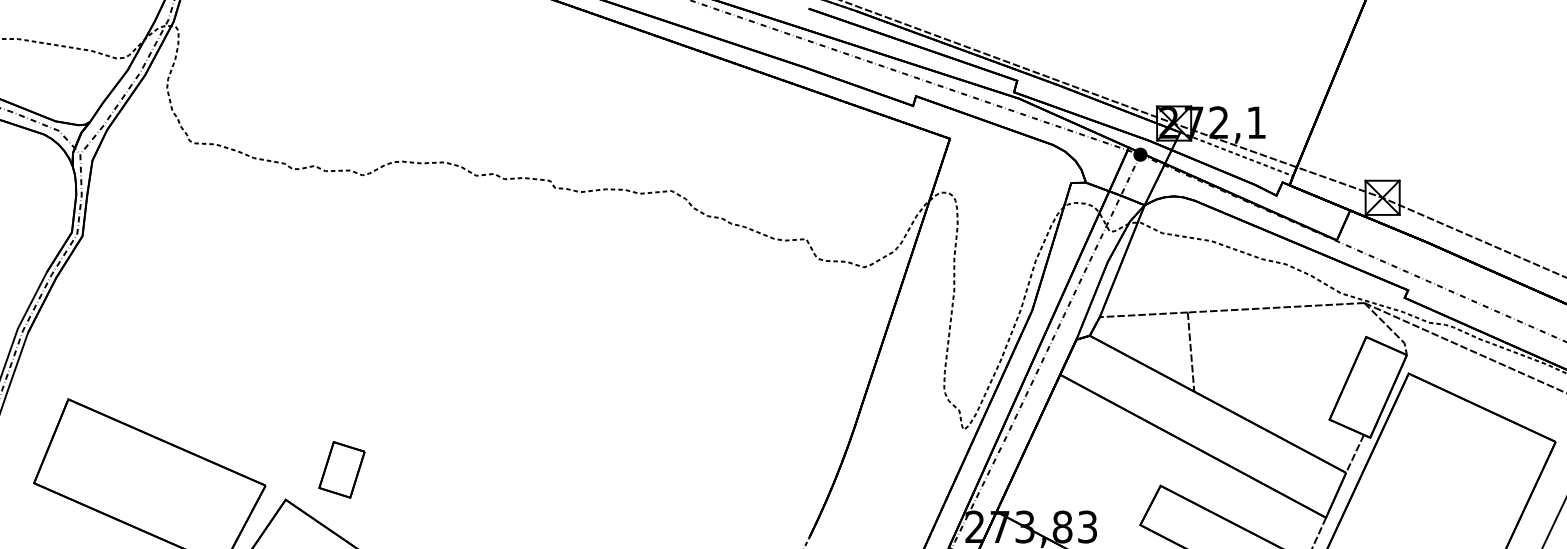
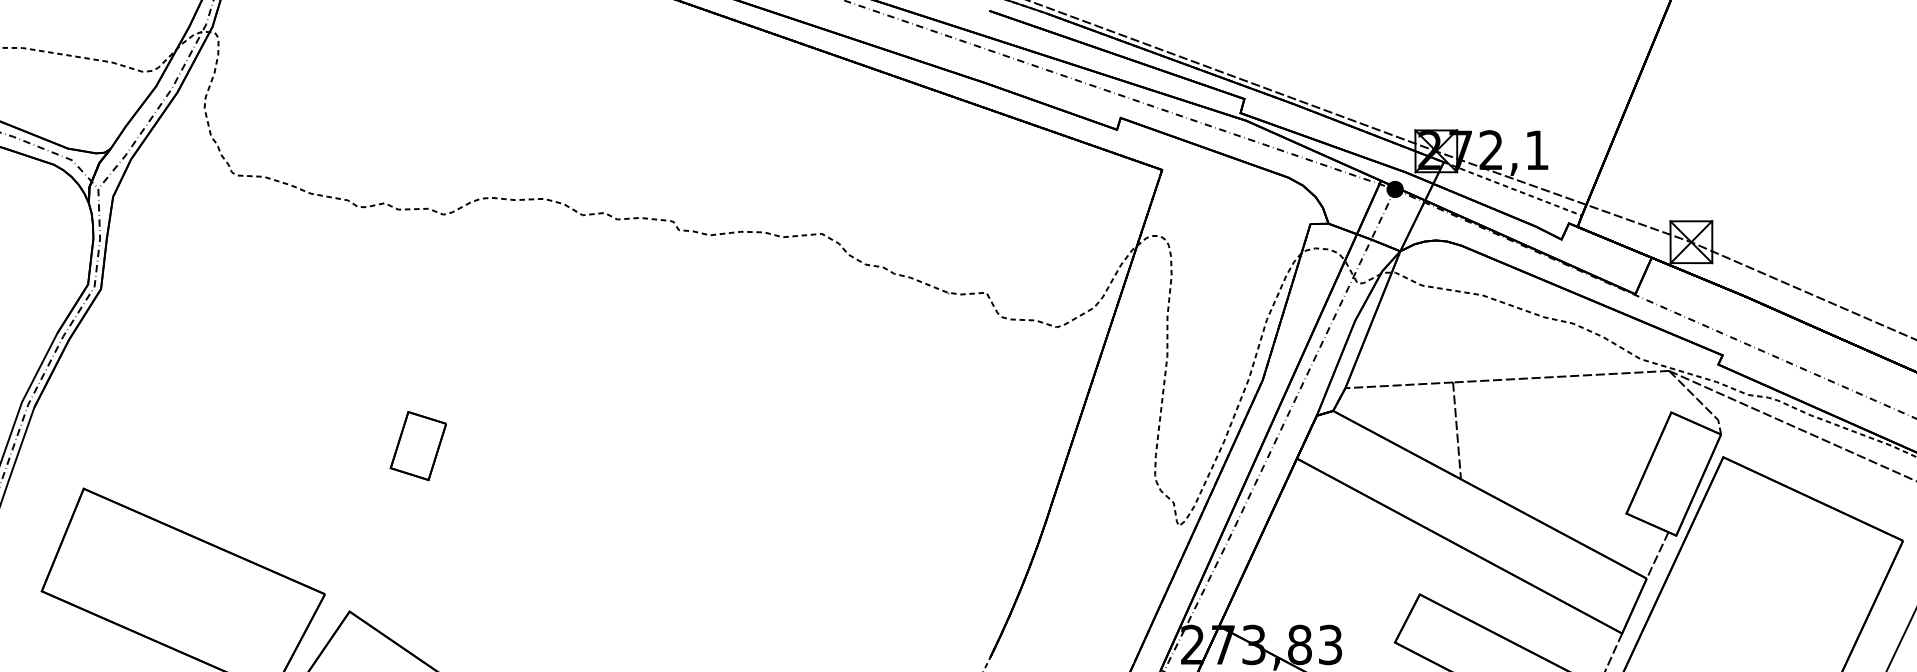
part: (341, 470) -> (417, 446), moved

